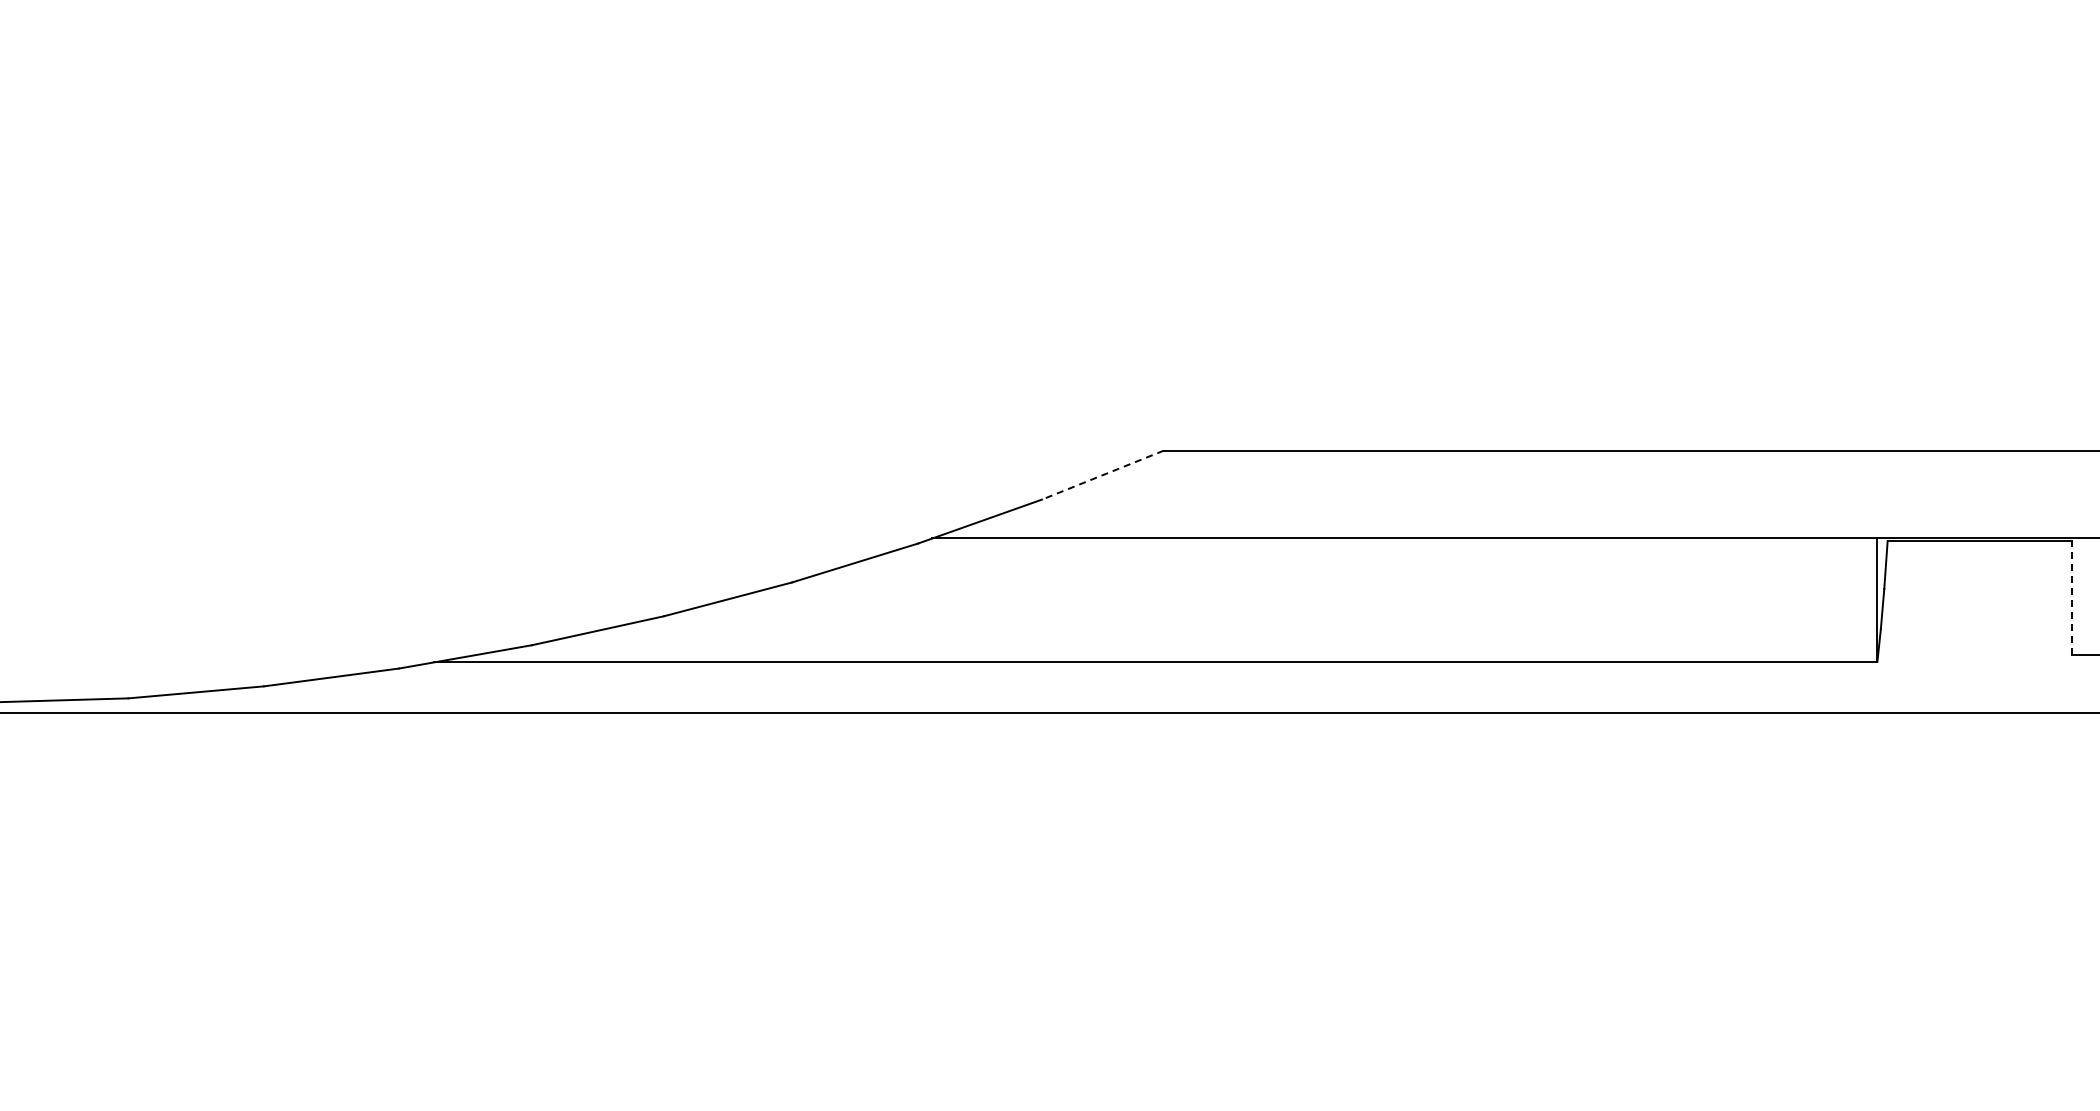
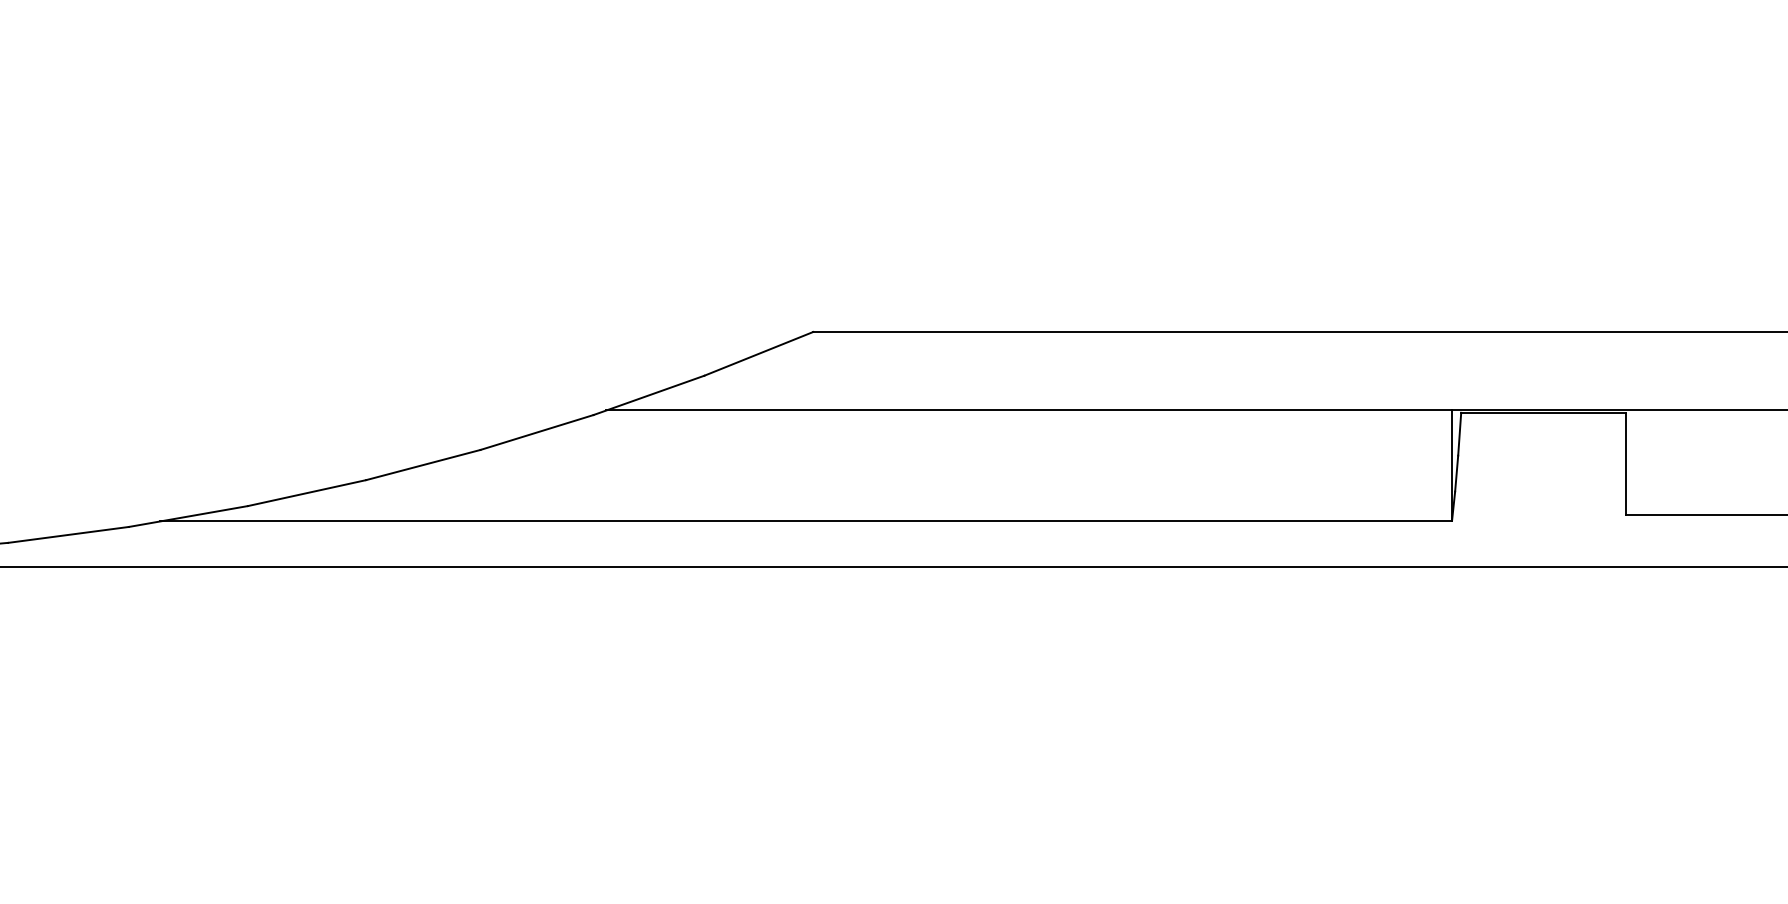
line: (1102, 475) -> (758, 354), dashed -> solid
line: (2072, 597) -> (1626, 463), dashed -> solid

